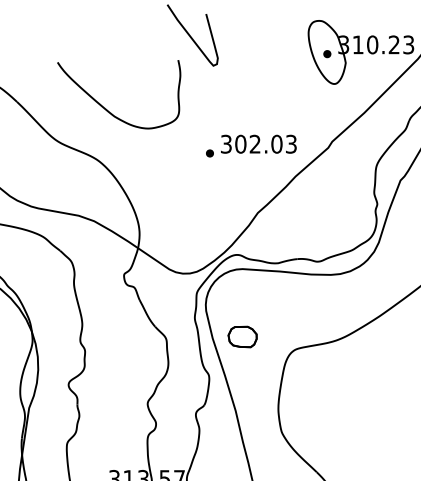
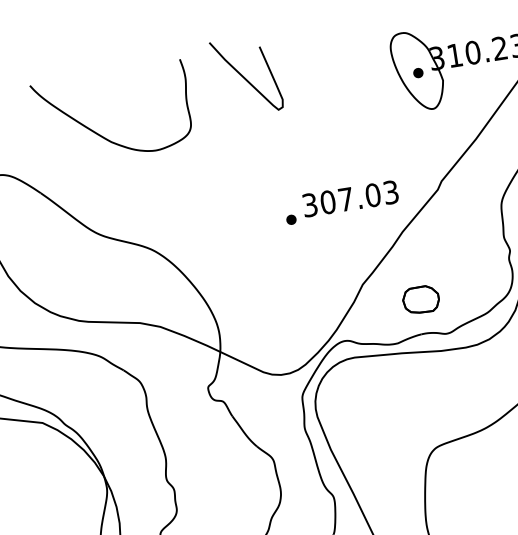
curve: (106, 108) -> (99, 133), moved
text: (254, 143) -> (345, 198), 302.03 -> 307.03
part: (242, 336) -> (420, 299), moved

